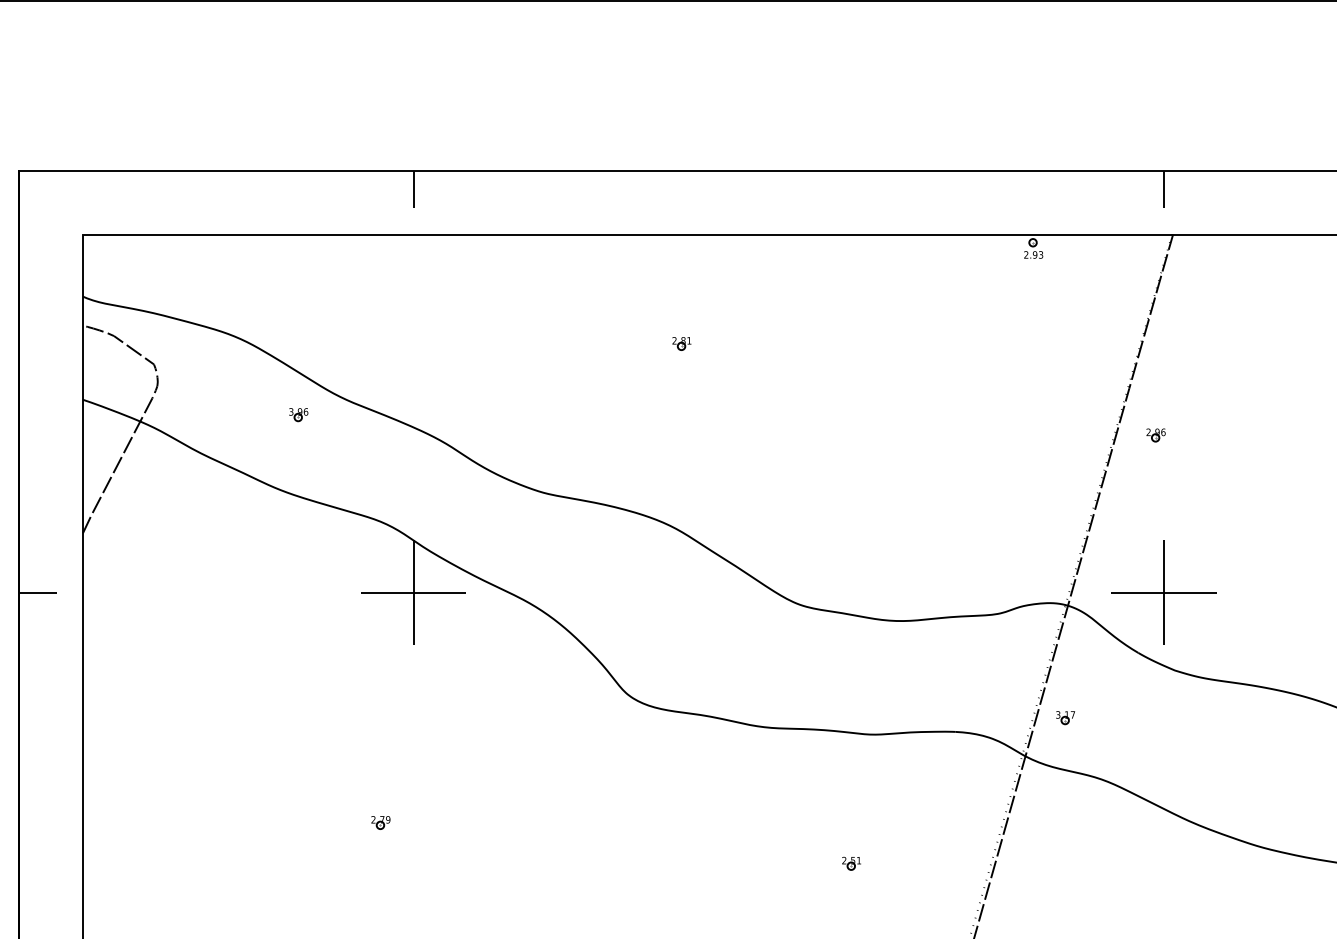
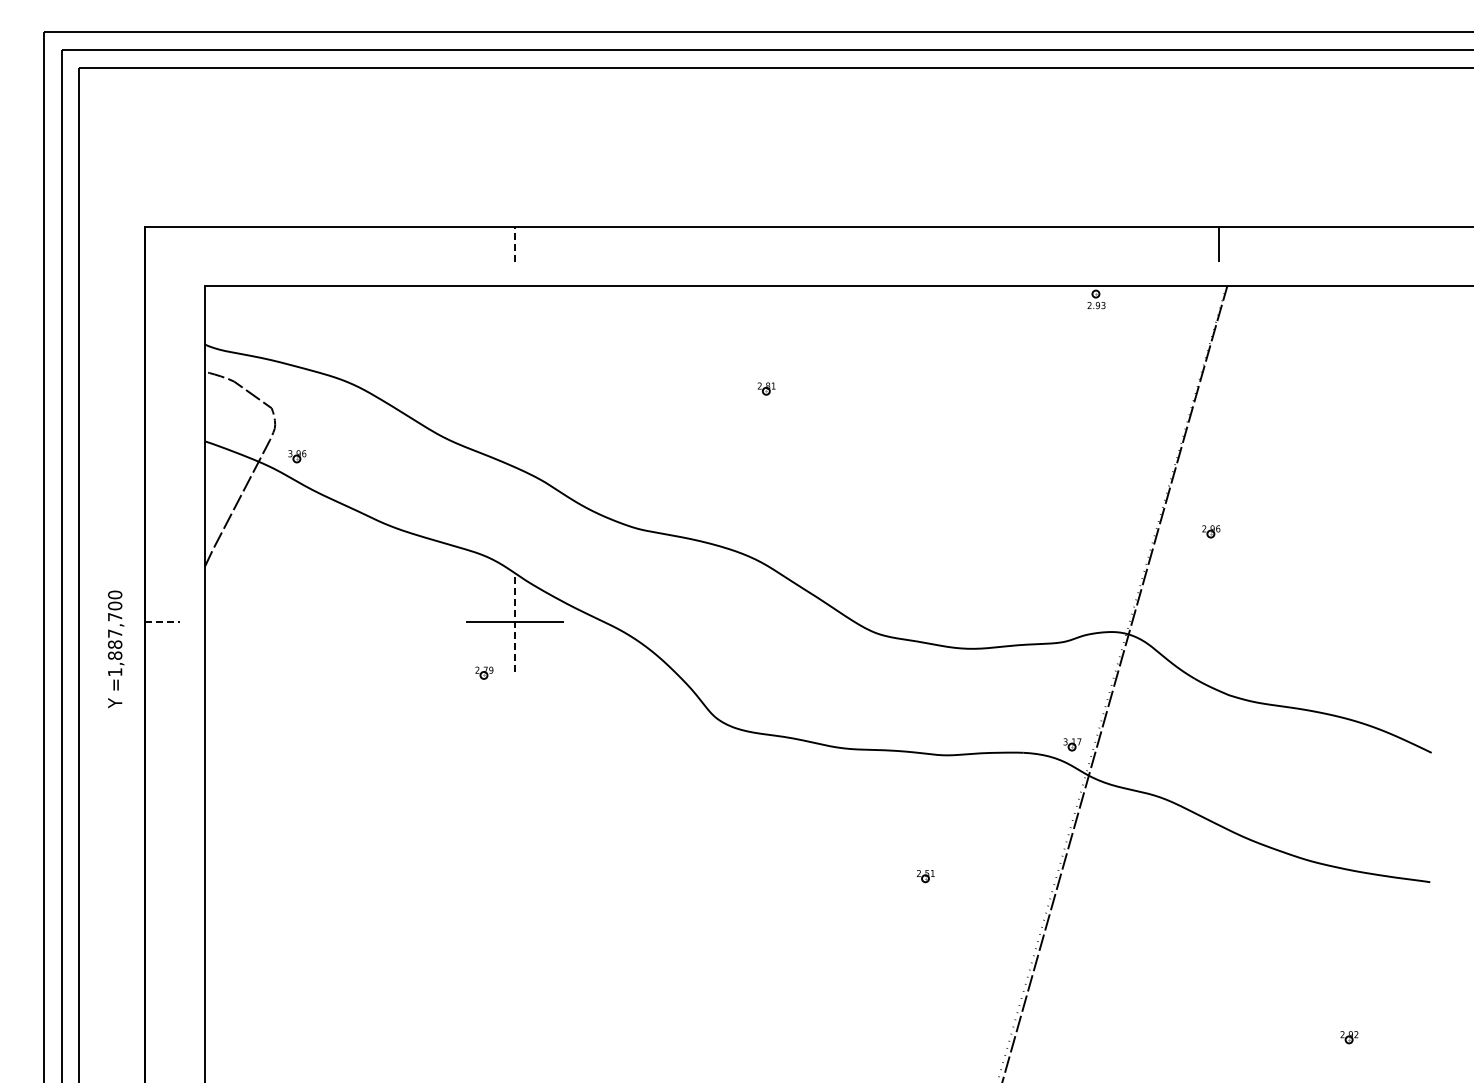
line: (414, 189) -> (515, 244), solid -> dashed
part: (298, 414) -> (297, 456), moved
part: (1156, 435) -> (1211, 531), moved
line: (37, 592) -> (162, 622), solid -> dashed
line: (414, 592) -> (515, 622), solid -> dashed
part: (1163, 592) -> (1218, 622), removed
part: (1065, 717) -> (1072, 744), moved
part: (380, 822) -> (484, 672), moved

